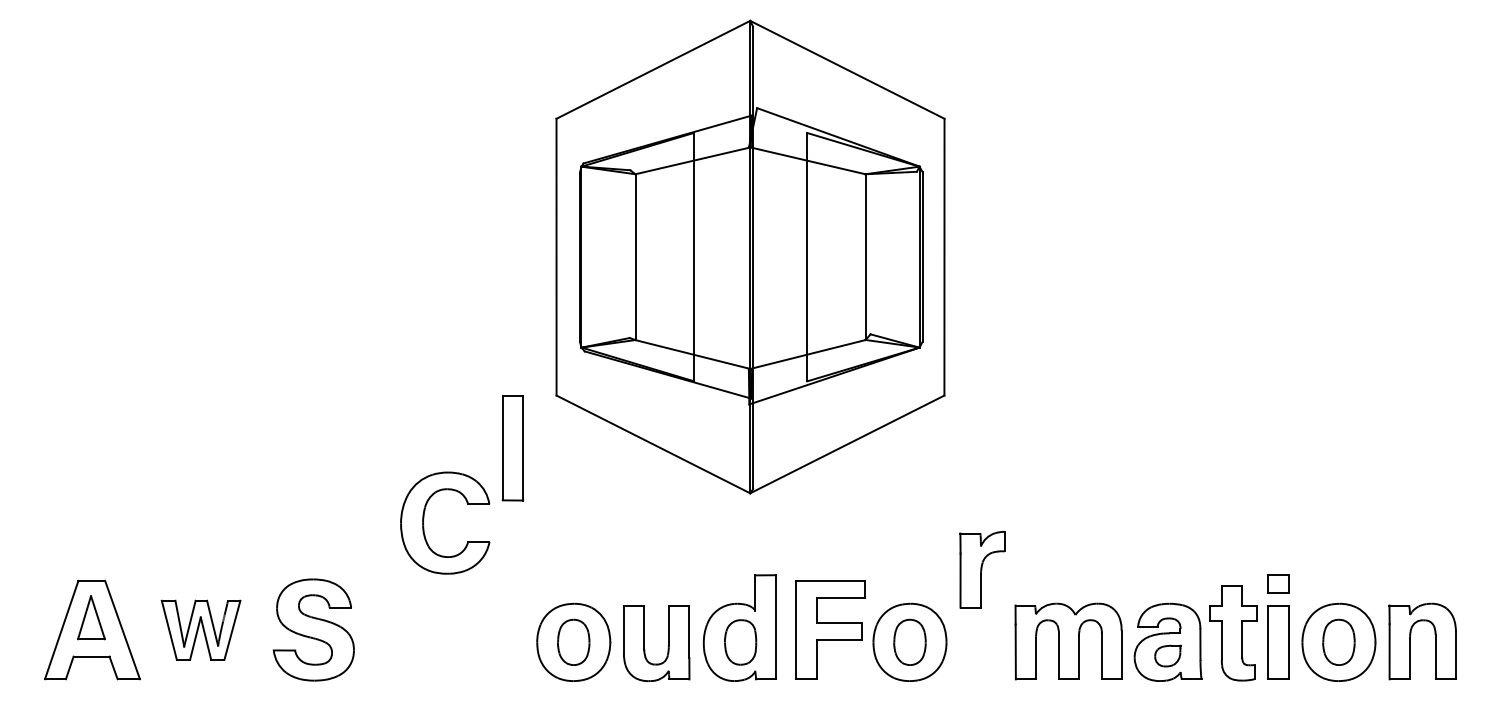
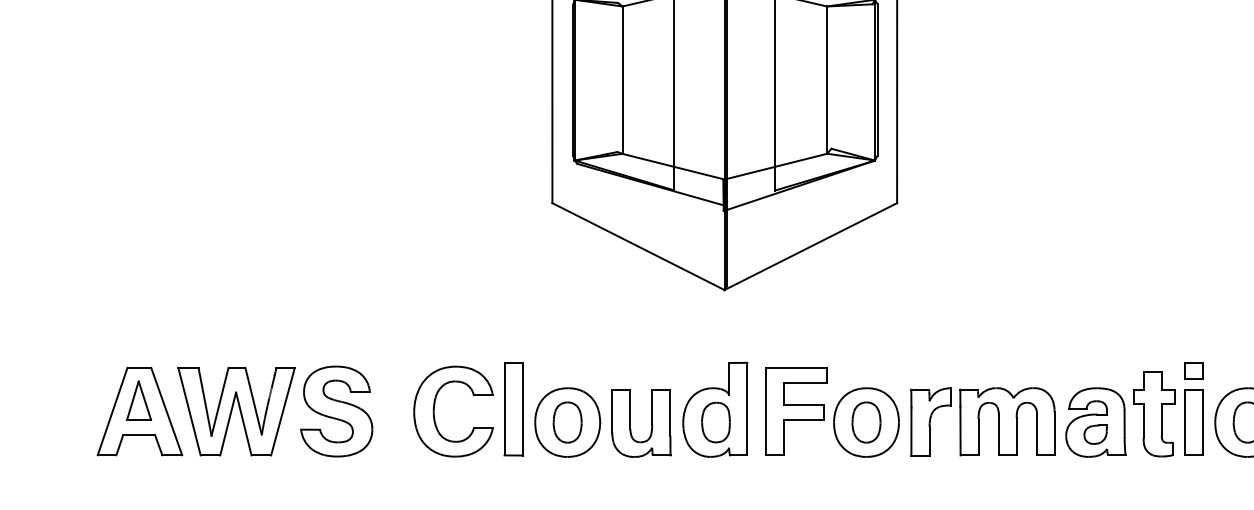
part: (512, 448) -> (513, 409), moved
part: (424, 518) -> (435, 407), moved
part: (982, 569) -> (930, 421), moved
part: (200, 630) -> (235, 411), size x1.67

